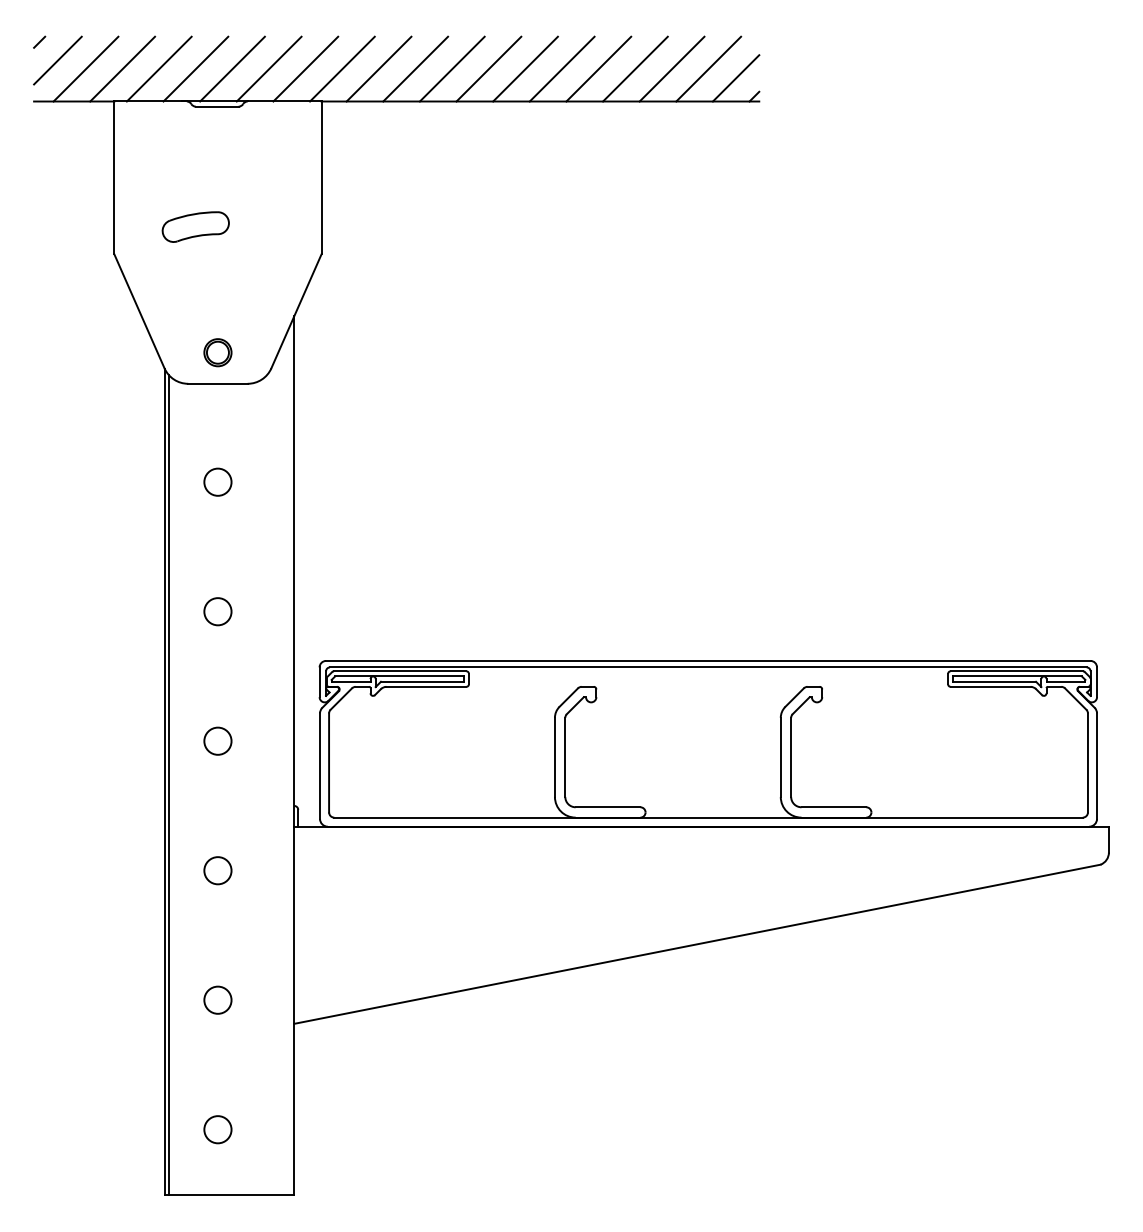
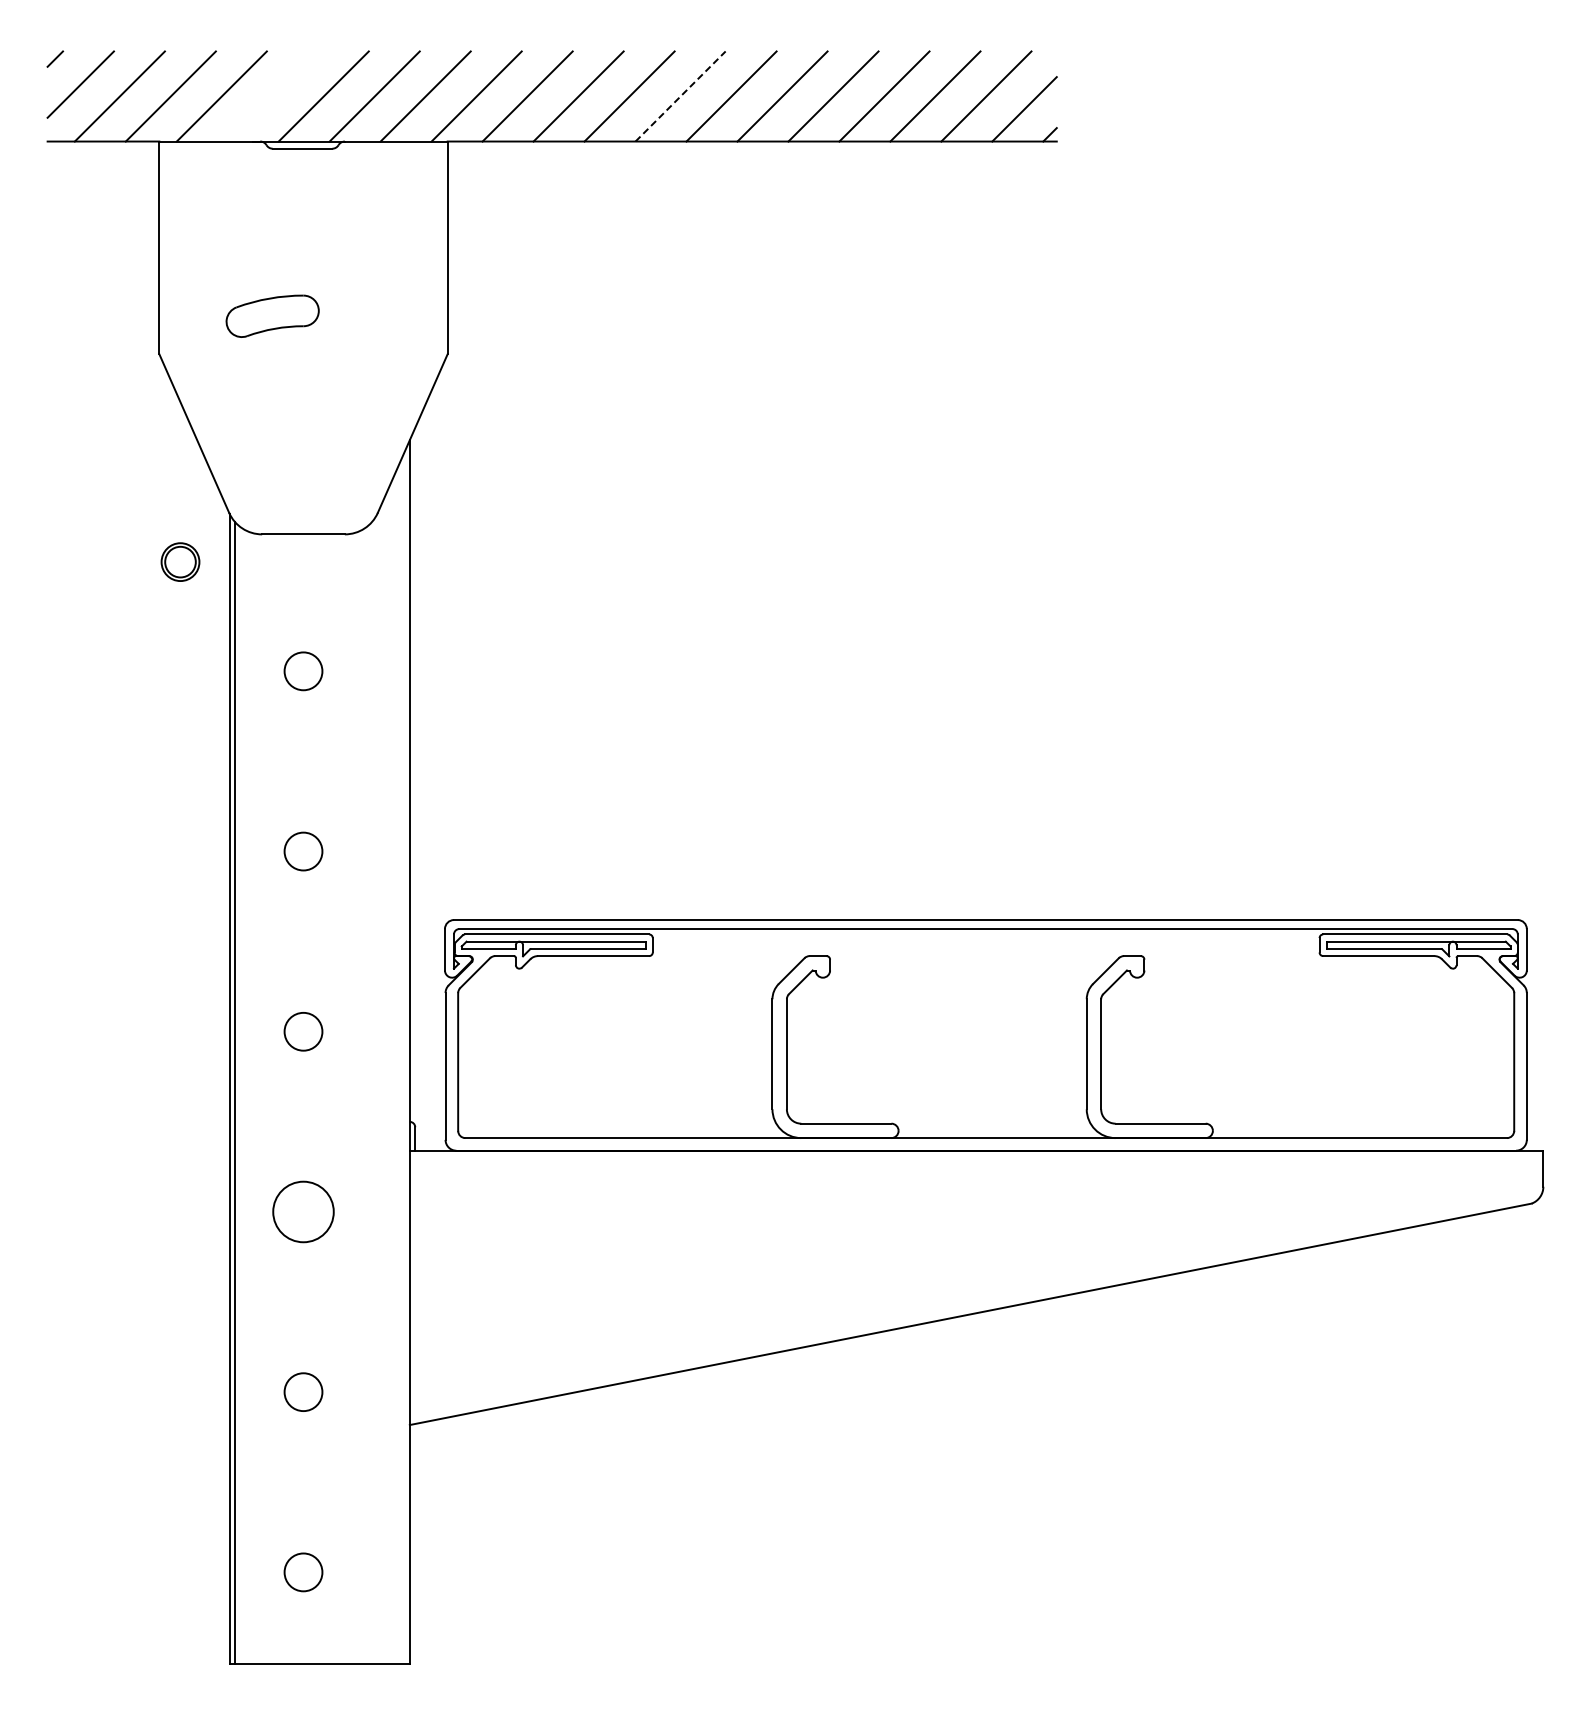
line: (195, 69) -> (272, 96), removed
line: (488, 69) -> (680, 96), solid -> dashed
part: (217, 352) -> (180, 561), moved
circle: (217, 870) -> (303, 1211), size x1.6

